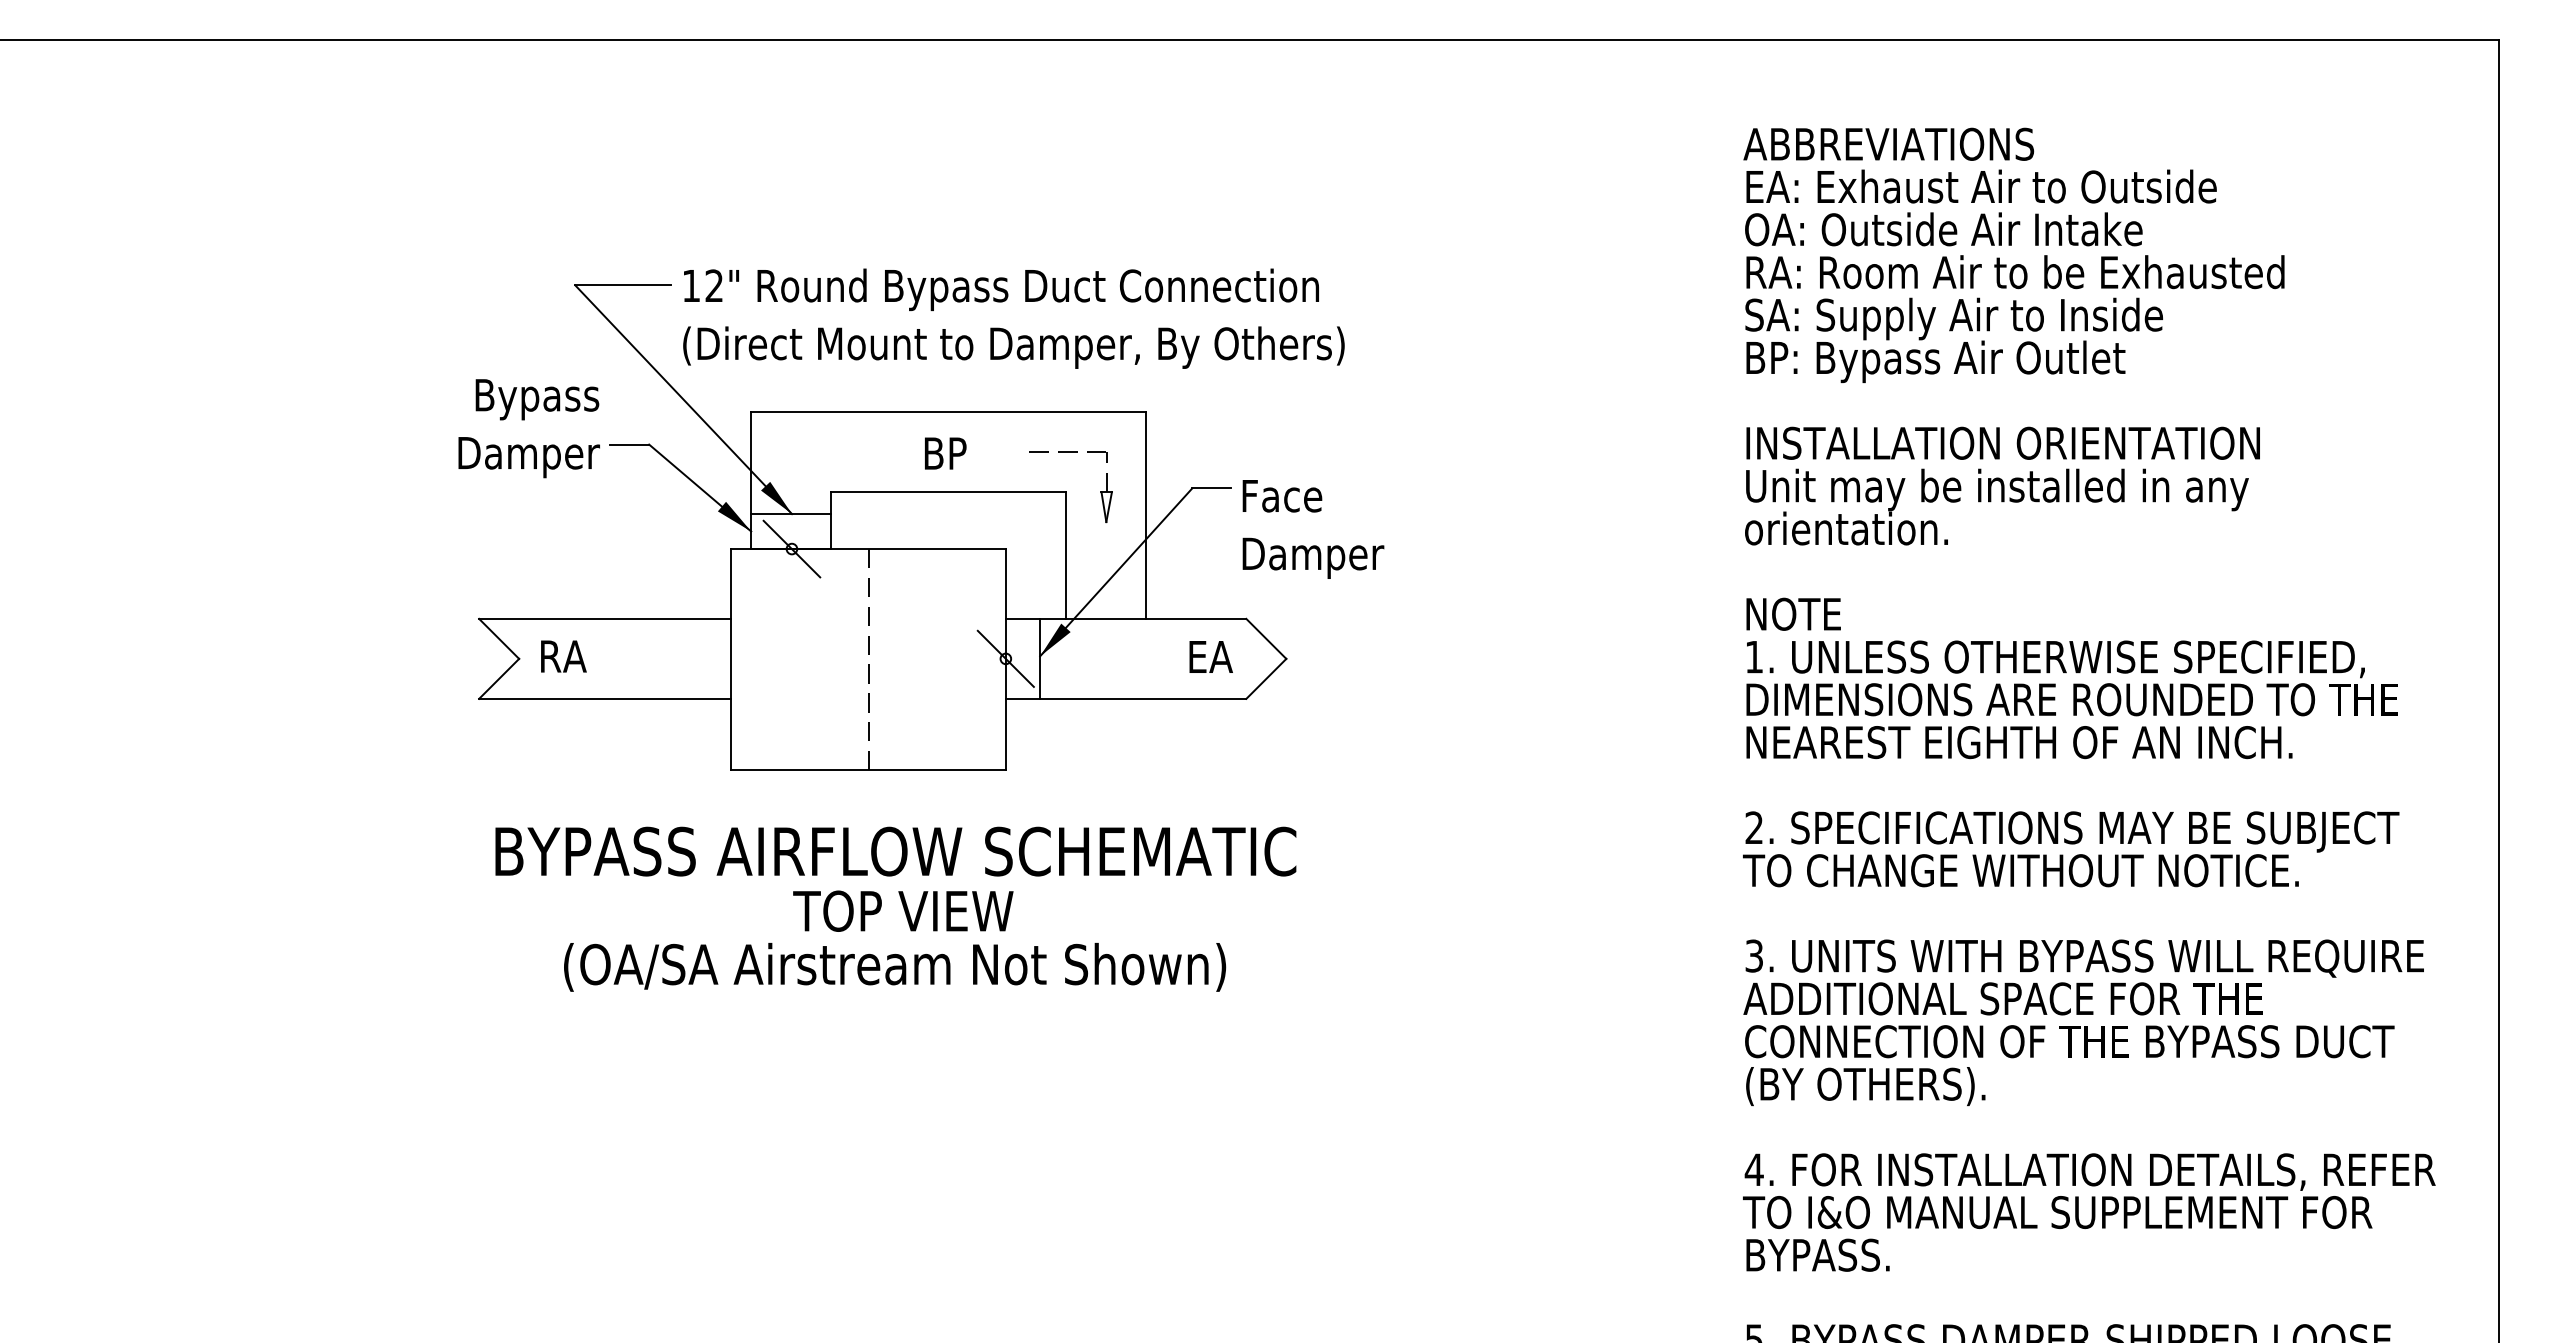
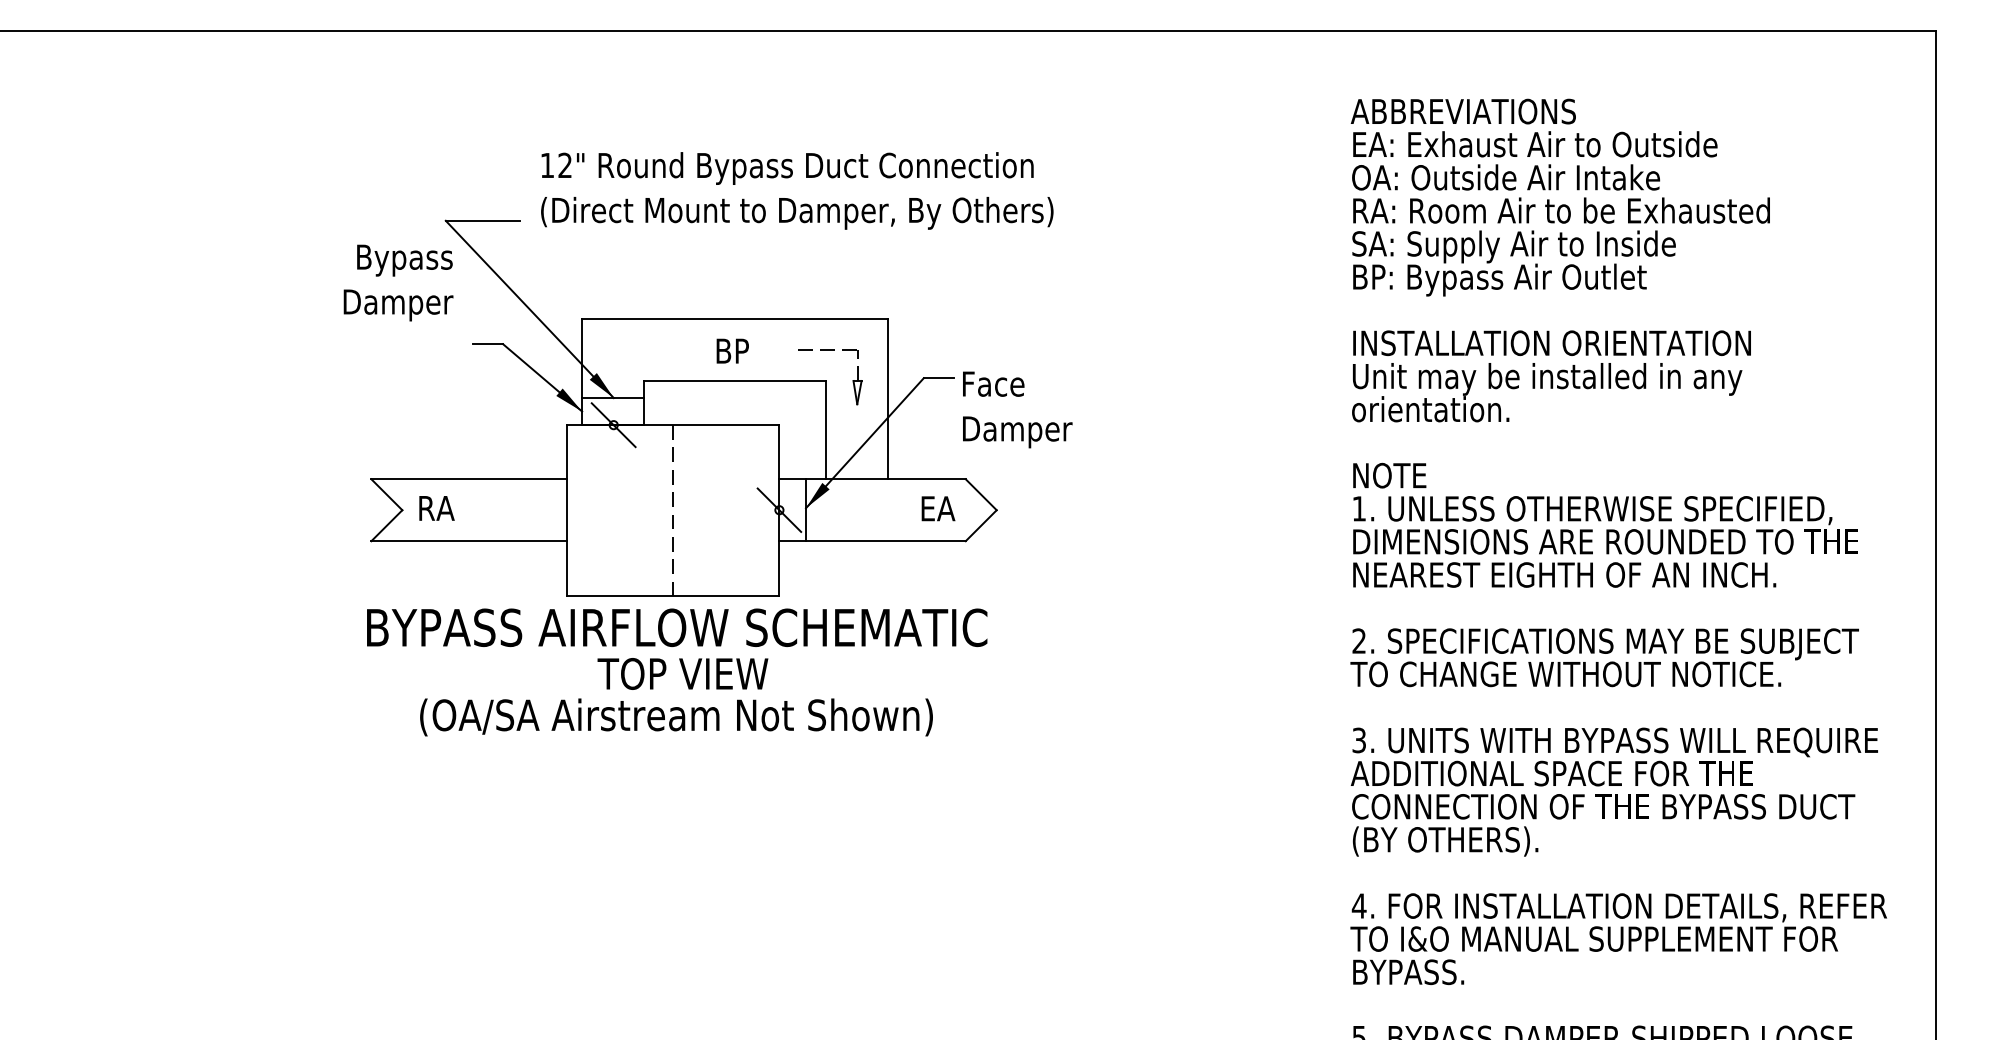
text: (1013, 318) -> (796, 190), moved
text: (528, 428) -> (397, 282), moved
text: (895, 908) -> (676, 671), moved

